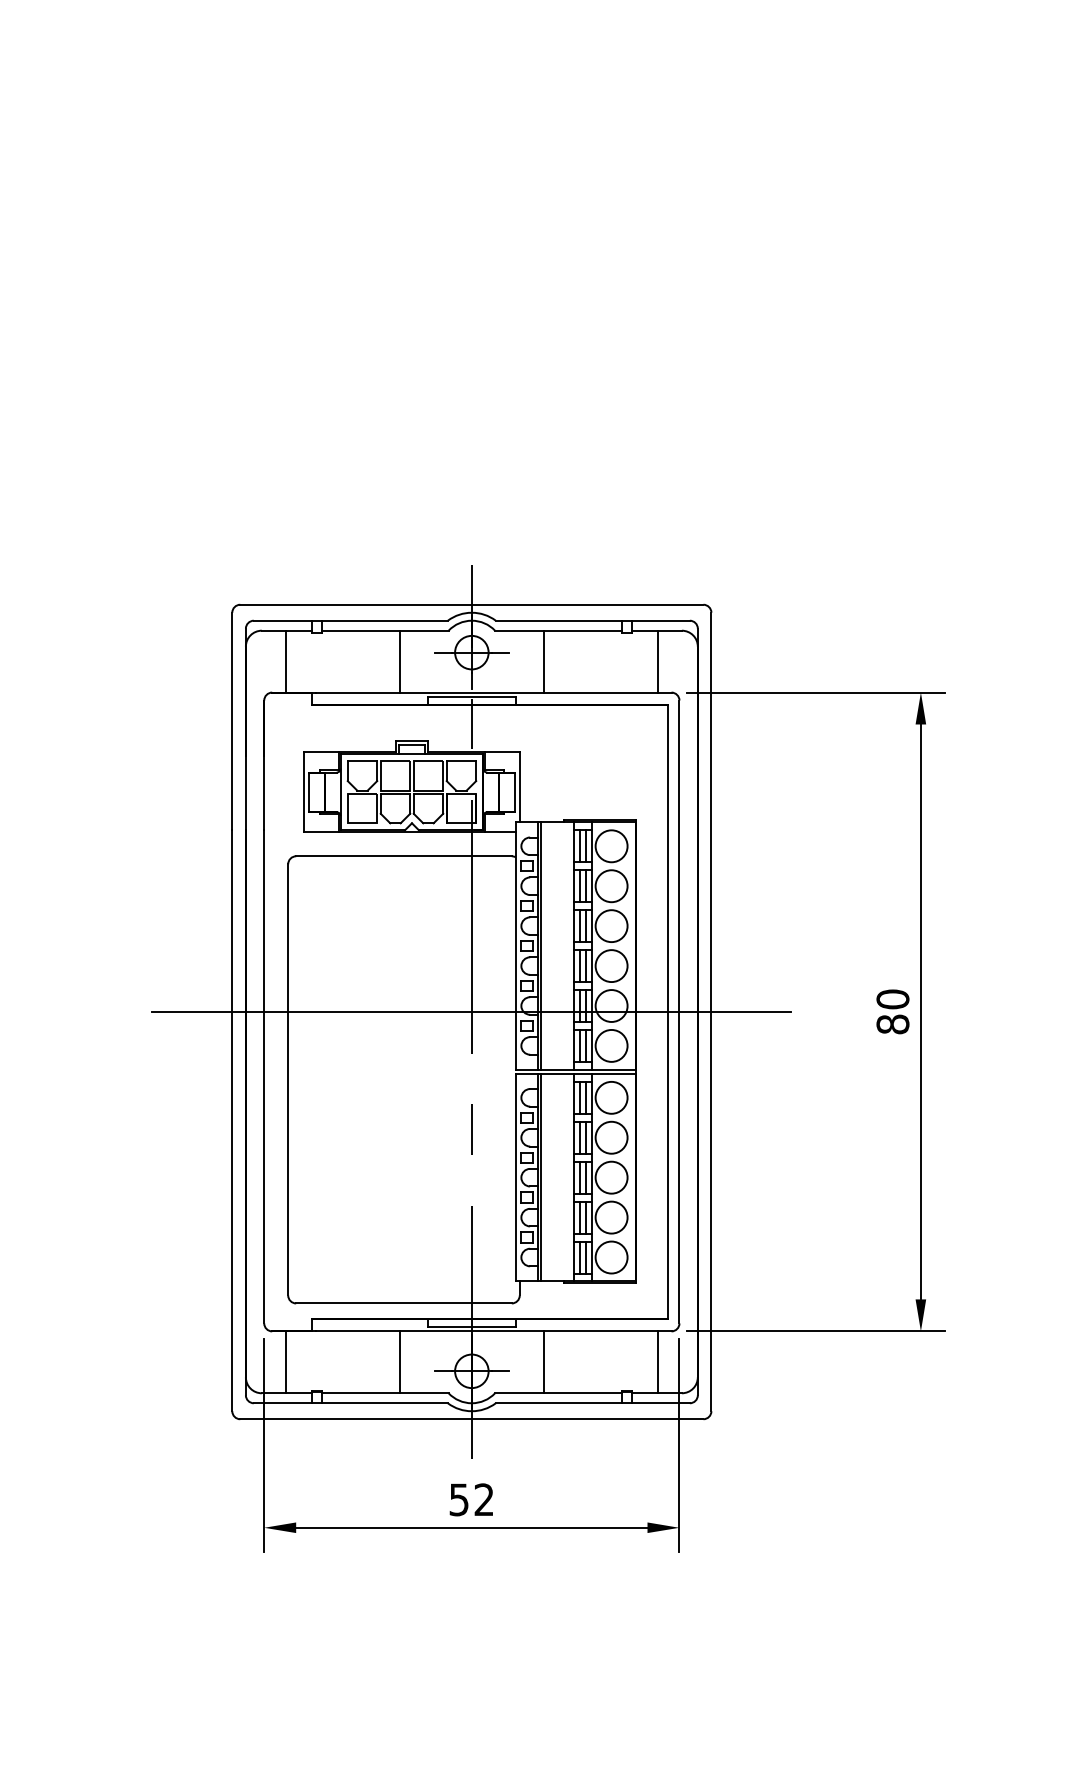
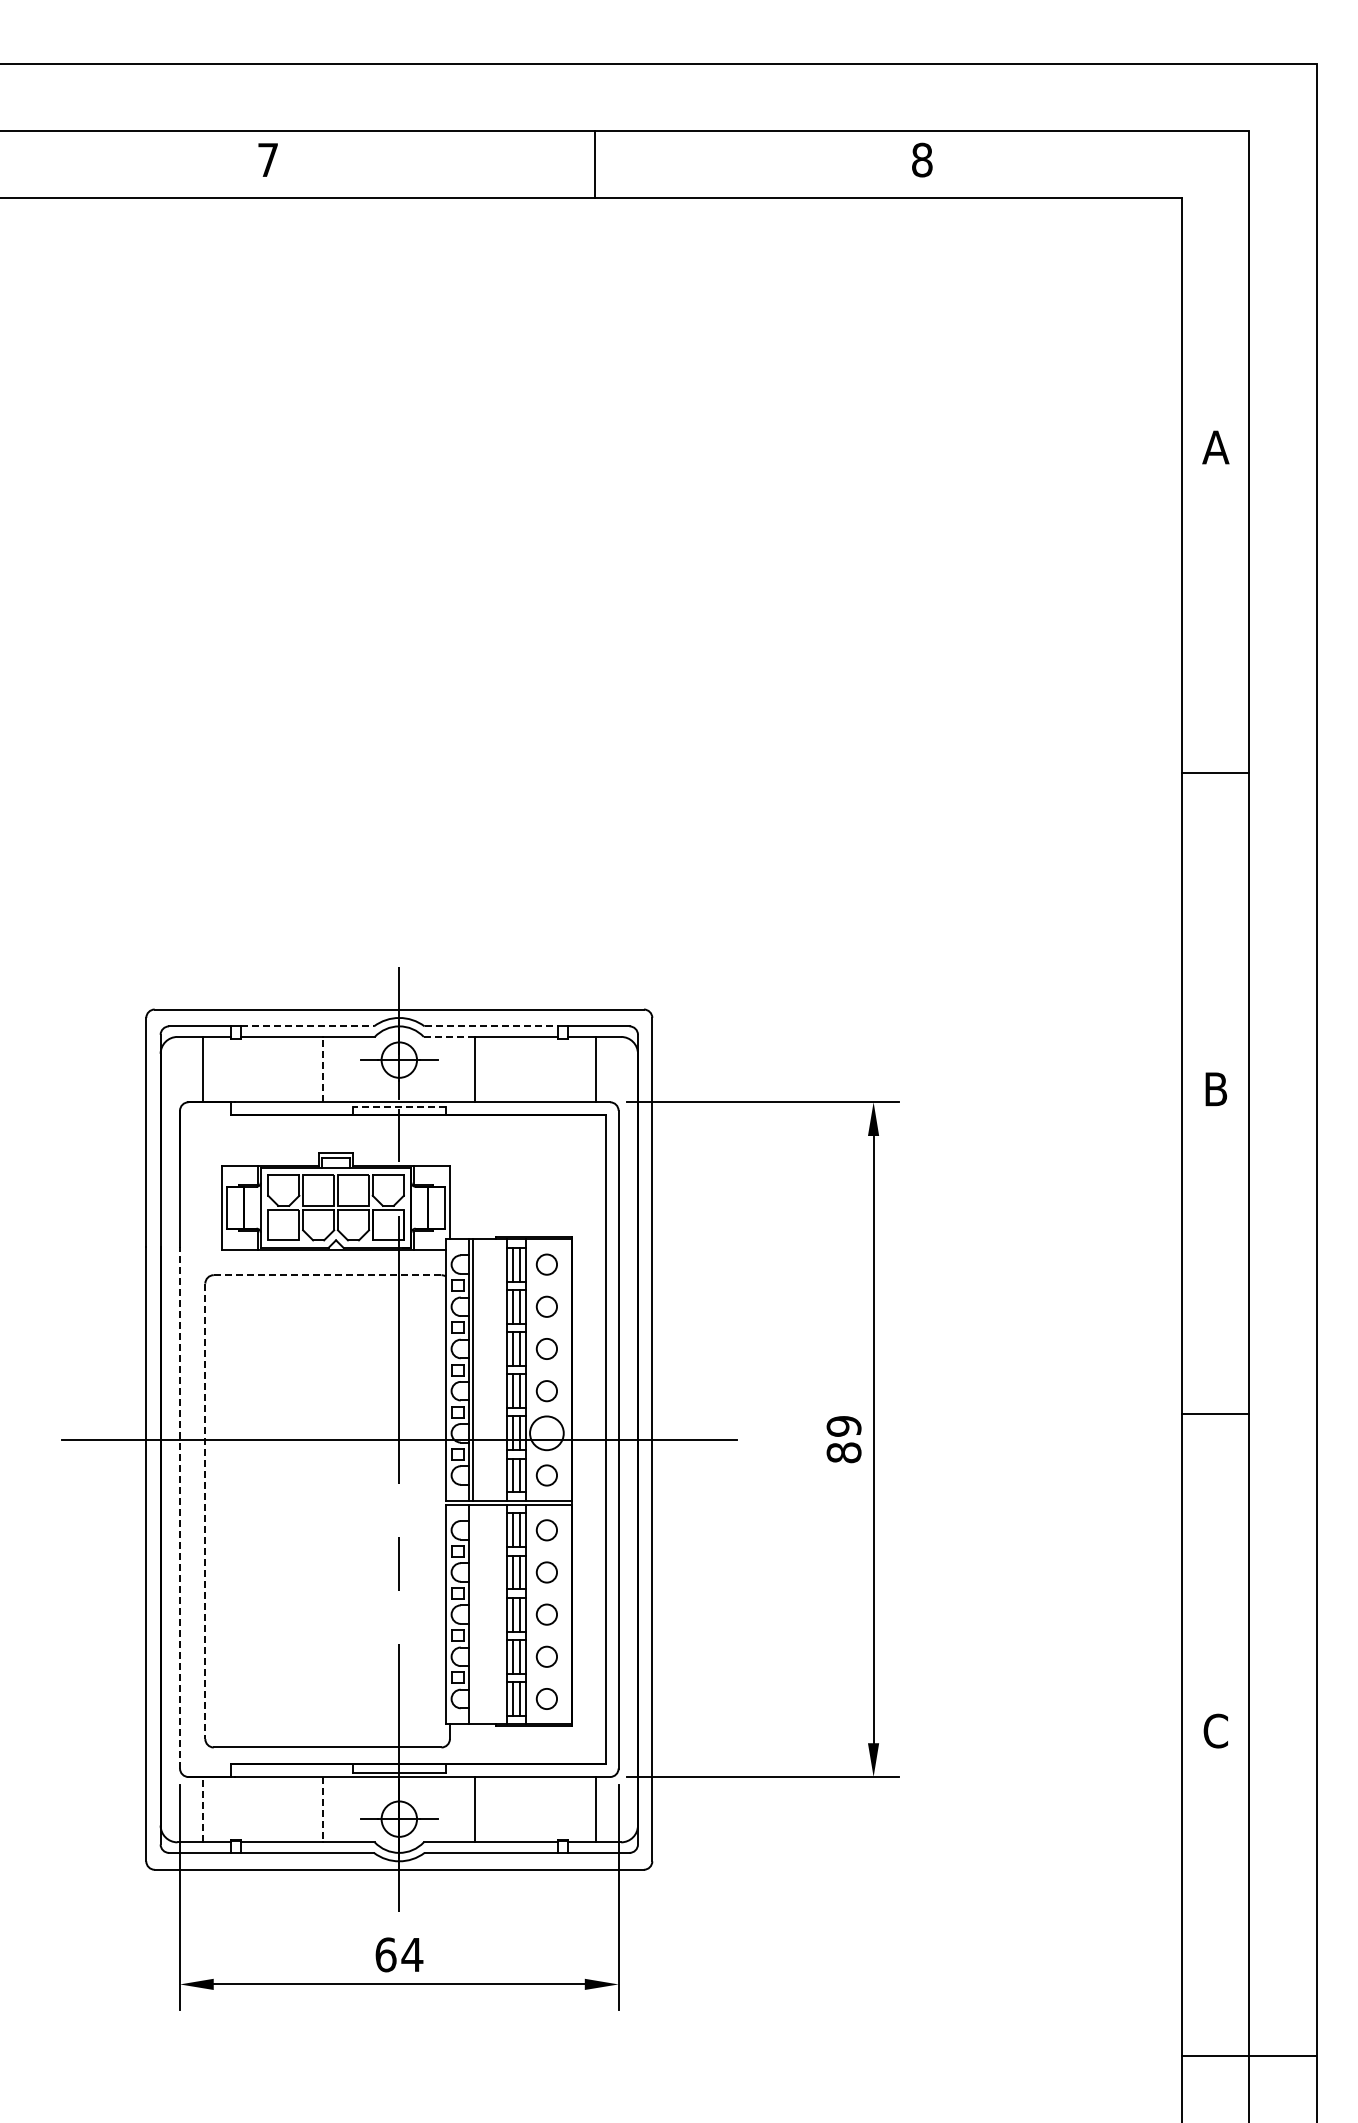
line: (384, 620) -> (307, 1026), solid -> dashed
line: (559, 620) -> (491, 1026), solid -> dashed
line: (519, 630) -> (449, 1036), solid -> dashed
line: (400, 661) -> (323, 1069), solid -> dashed
line: (471, 696) -> (398, 1106), solid -> dashed
circle: (611, 846) -> (546, 1264), size x0.6
line: (403, 856) -> (327, 1275), solid -> dashed
circle: (611, 885) -> (546, 1306), size x0.6
circle: (611, 925) -> (546, 1348), size x0.6
circle: (611, 966) -> (546, 1391), size x0.6
text: (892, 998) -> (843, 1425), 80 -> 89
circle: (611, 1045) -> (546, 1475), size x0.6
line: (264, 1076) -> (180, 1507), solid -> dashed
line: (288, 1080) -> (205, 1511), solid -> dashed
circle: (611, 1098) -> (546, 1530), size x0.6
circle: (611, 1137) -> (546, 1572), size x0.6
line: (541, 1177) -> (472, 1614), removed
circle: (611, 1177) -> (546, 1614), size x0.6
circle: (611, 1217) -> (546, 1656), size x0.6
circle: (611, 1257) -> (546, 1698), size x0.6
line: (285, 1362) -> (202, 1809), solid -> dashed
line: (400, 1362) -> (323, 1809), solid -> dashed
text: (472, 1499) -> (399, 1954), 52 -> 64

